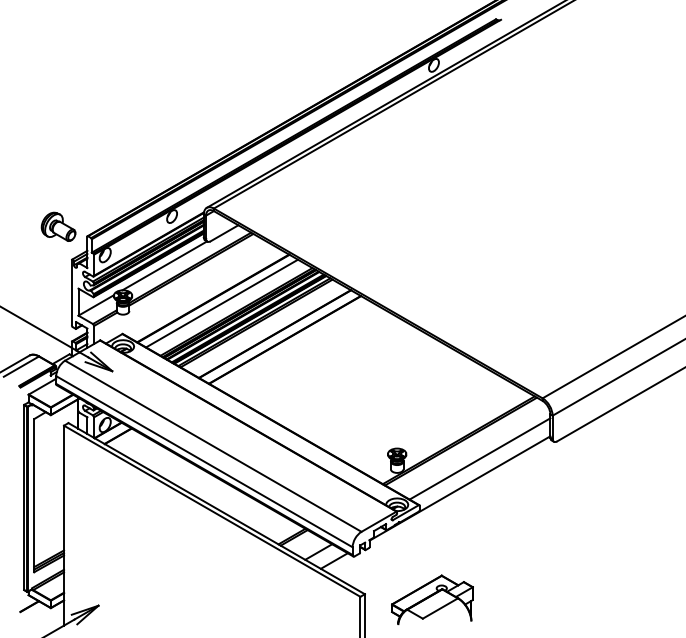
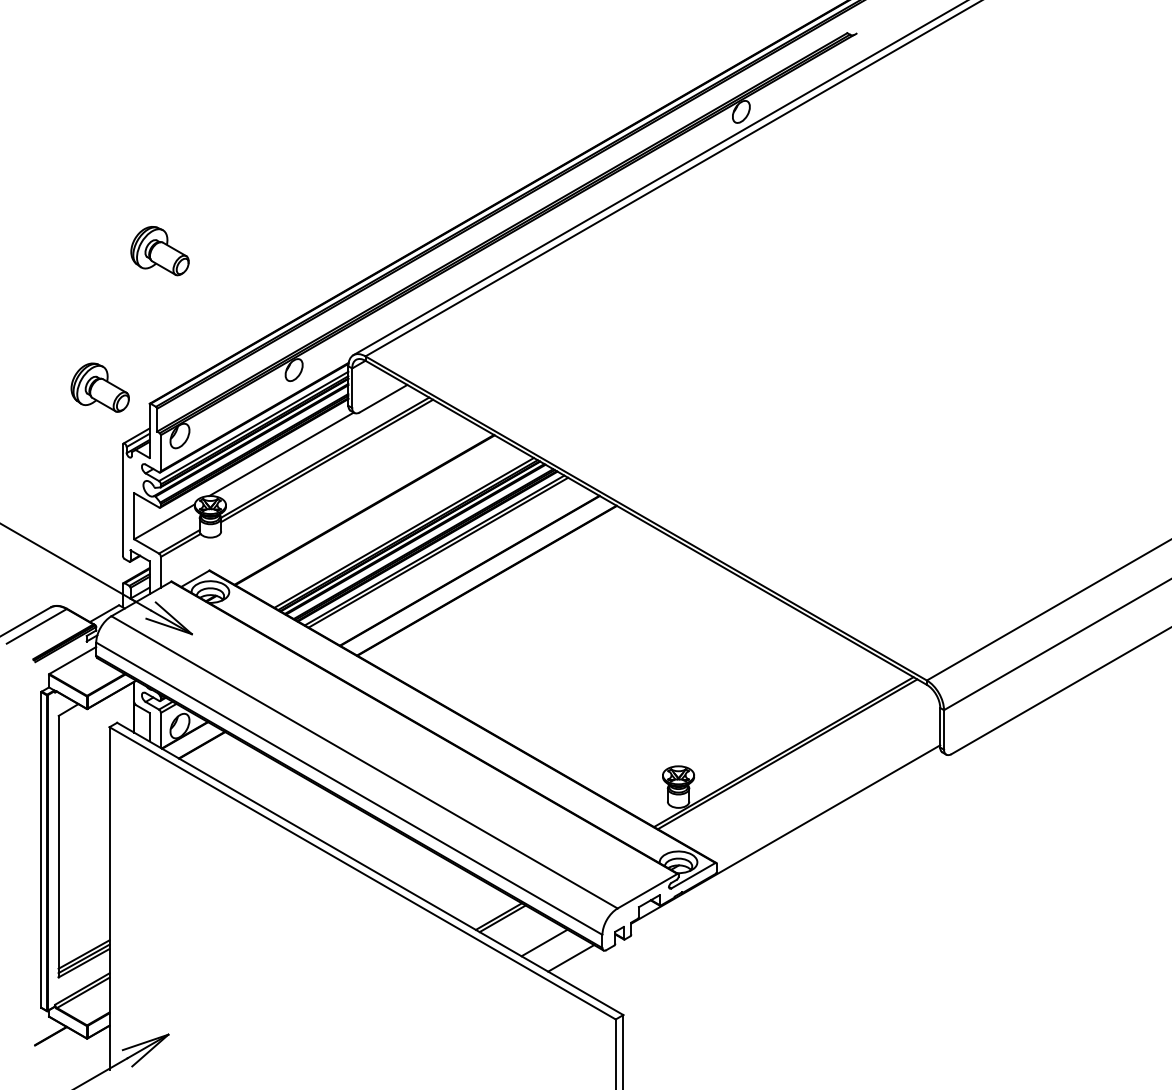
part: (93, 146) -> (159, 250), added
line: (222, 303) -> (380, 518), removed
line: (479, 458) -> (819, 783), removed
part: (432, 599) -> (738, 1024), removed

